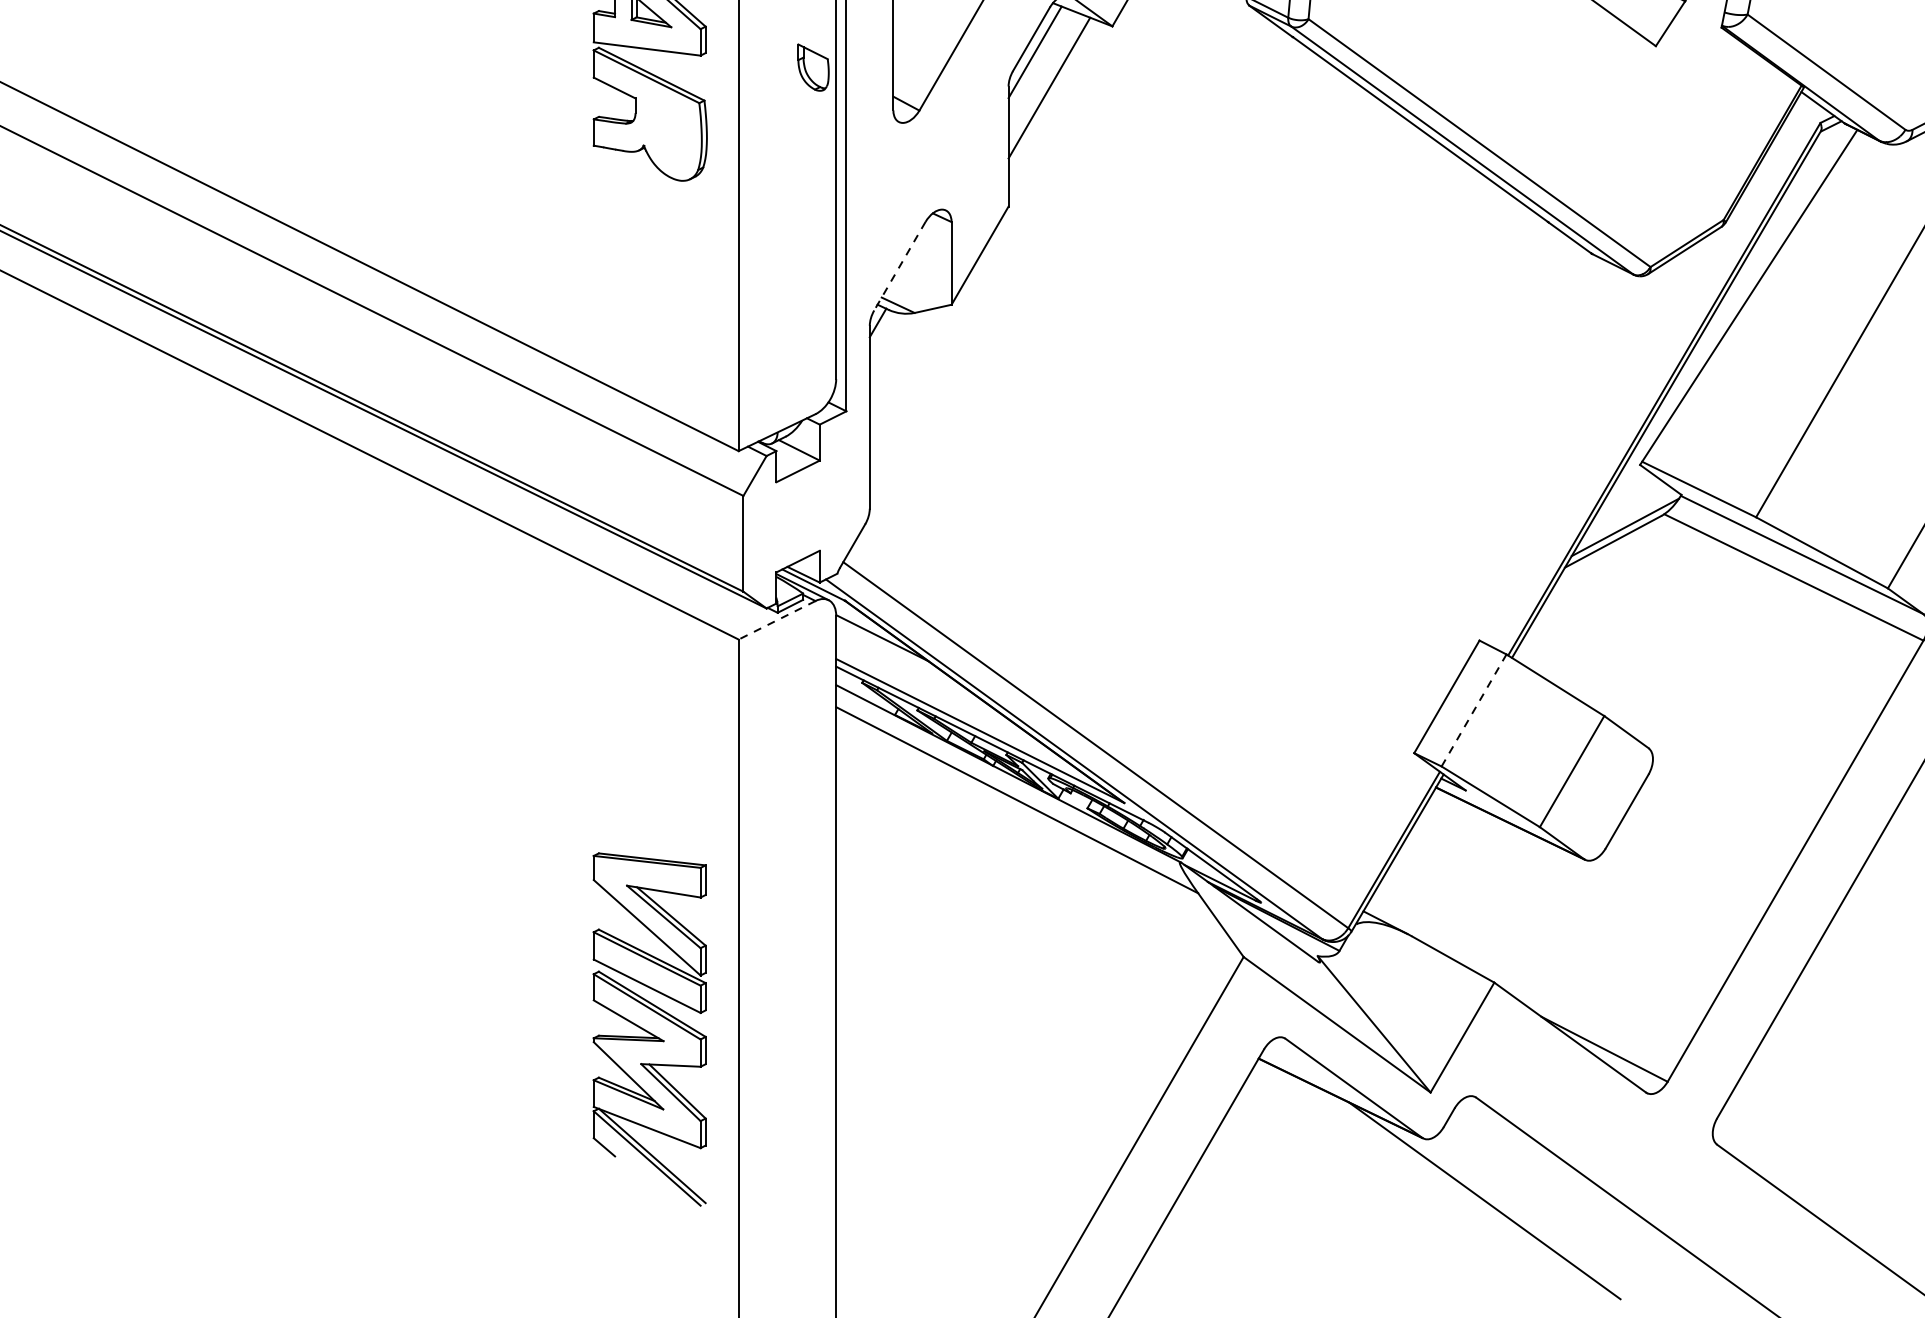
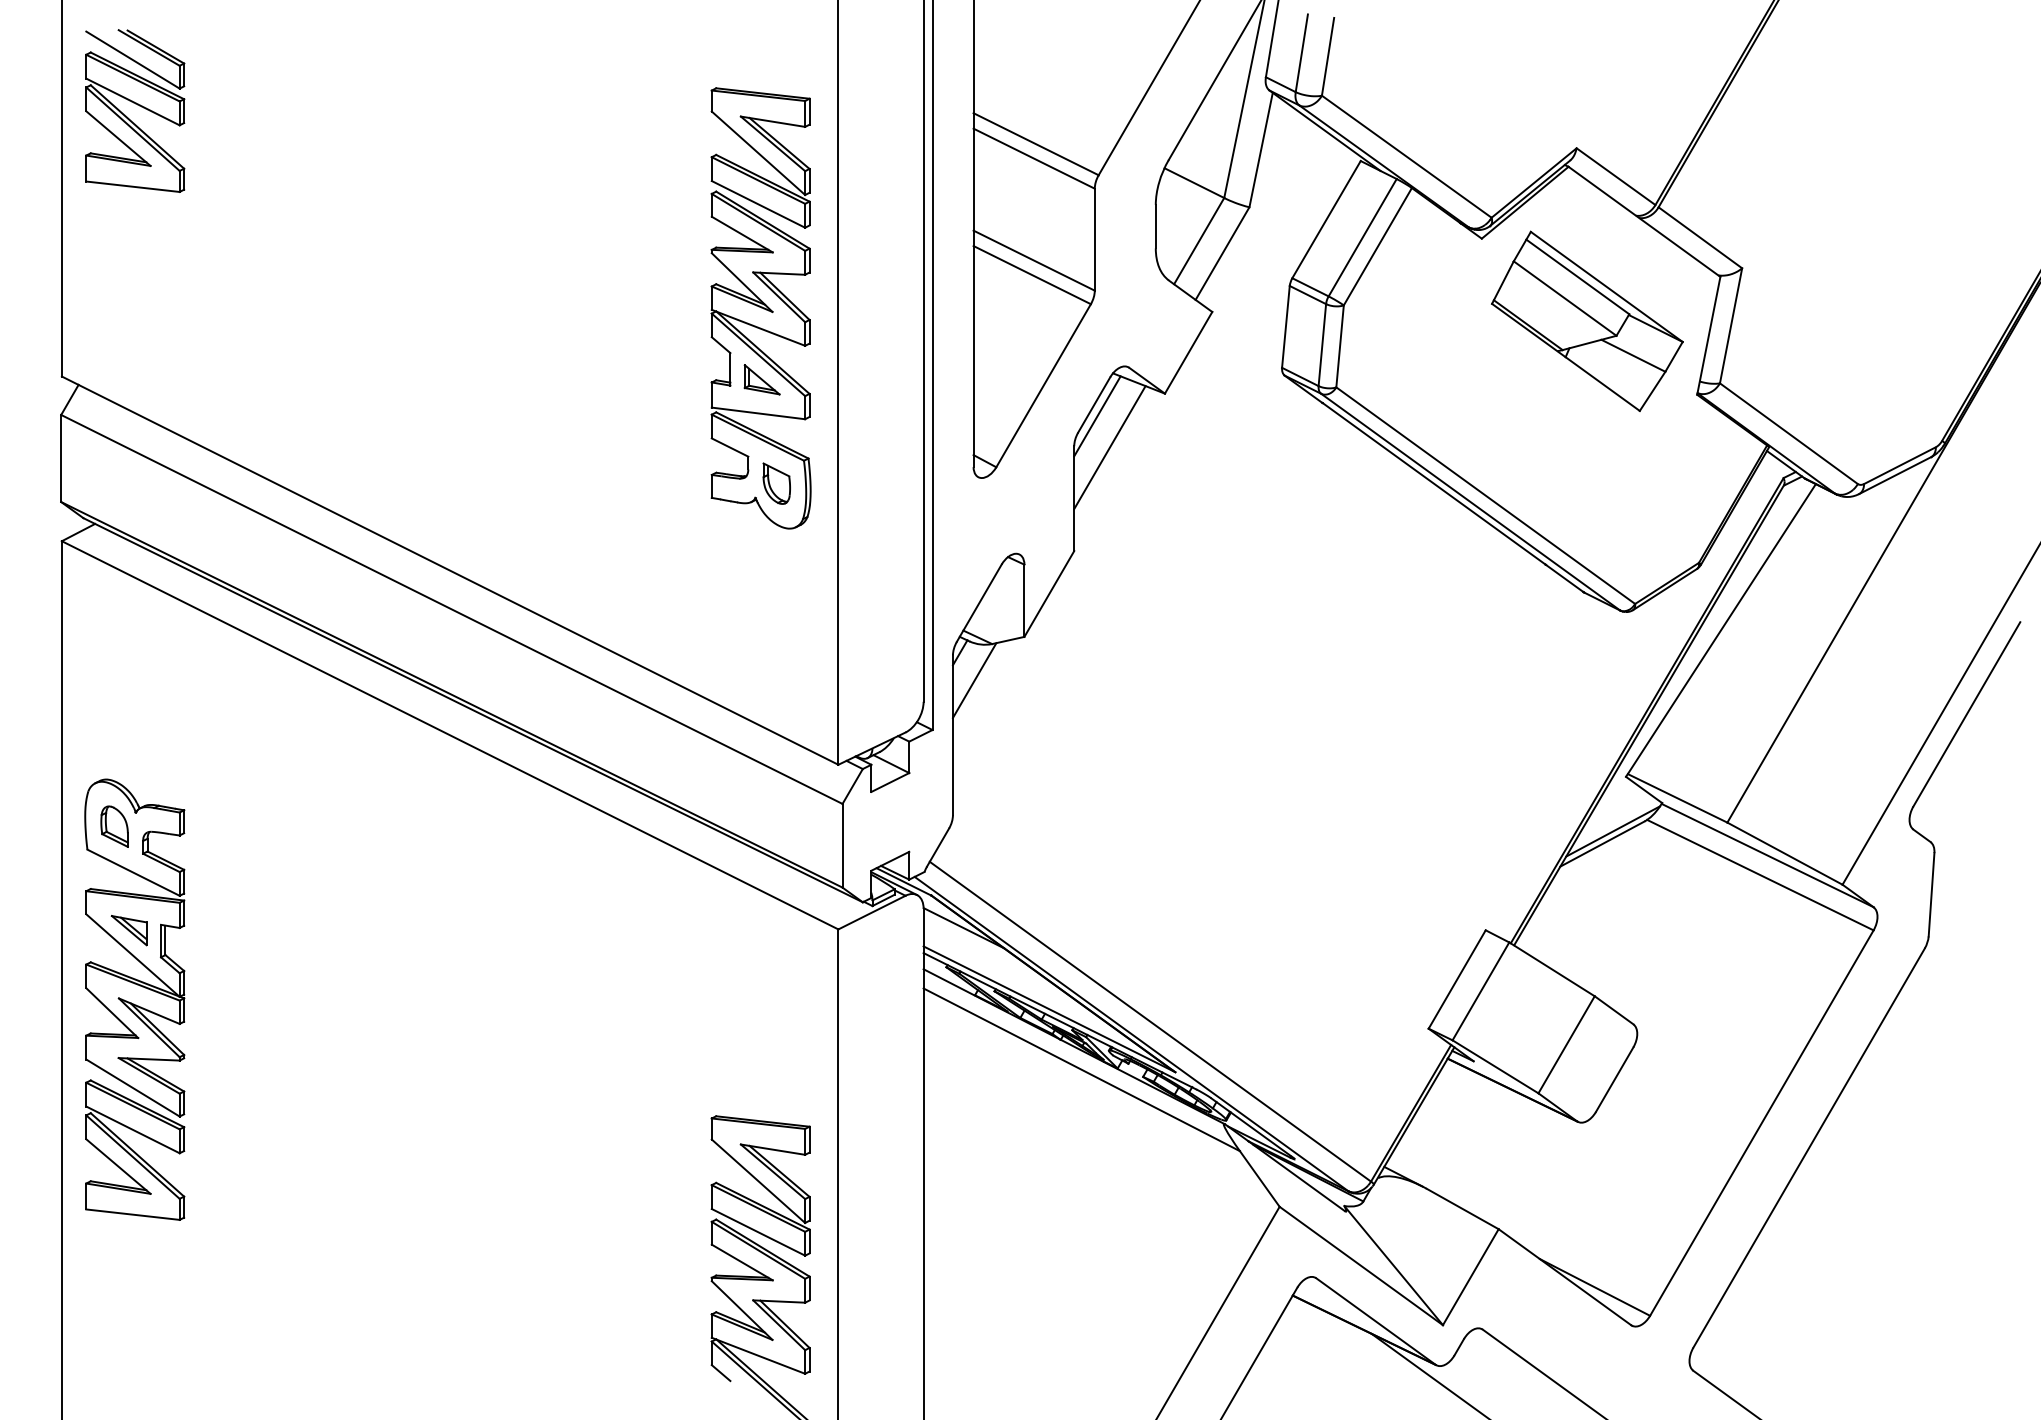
part: (813, 67) -> (776, 483), moved
line: (900, 266) -> (979, 603), dashed -> solid
line: (894, 354) -> (974, 680), added
line: (776, 620) -> (871, 912), dashed -> solid
line: (1473, 710) -> (1480, 991), dashed -> solid

